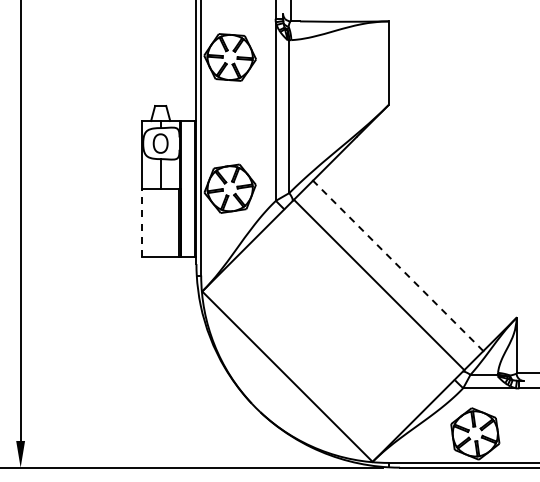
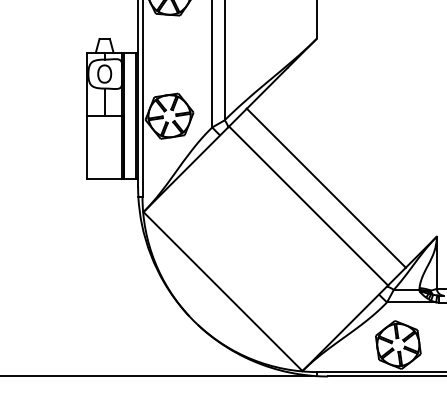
line: (142, 222) -> (87, 147), dashed -> solid
line: (397, 265) -> (325, 187), dashed -> solid

